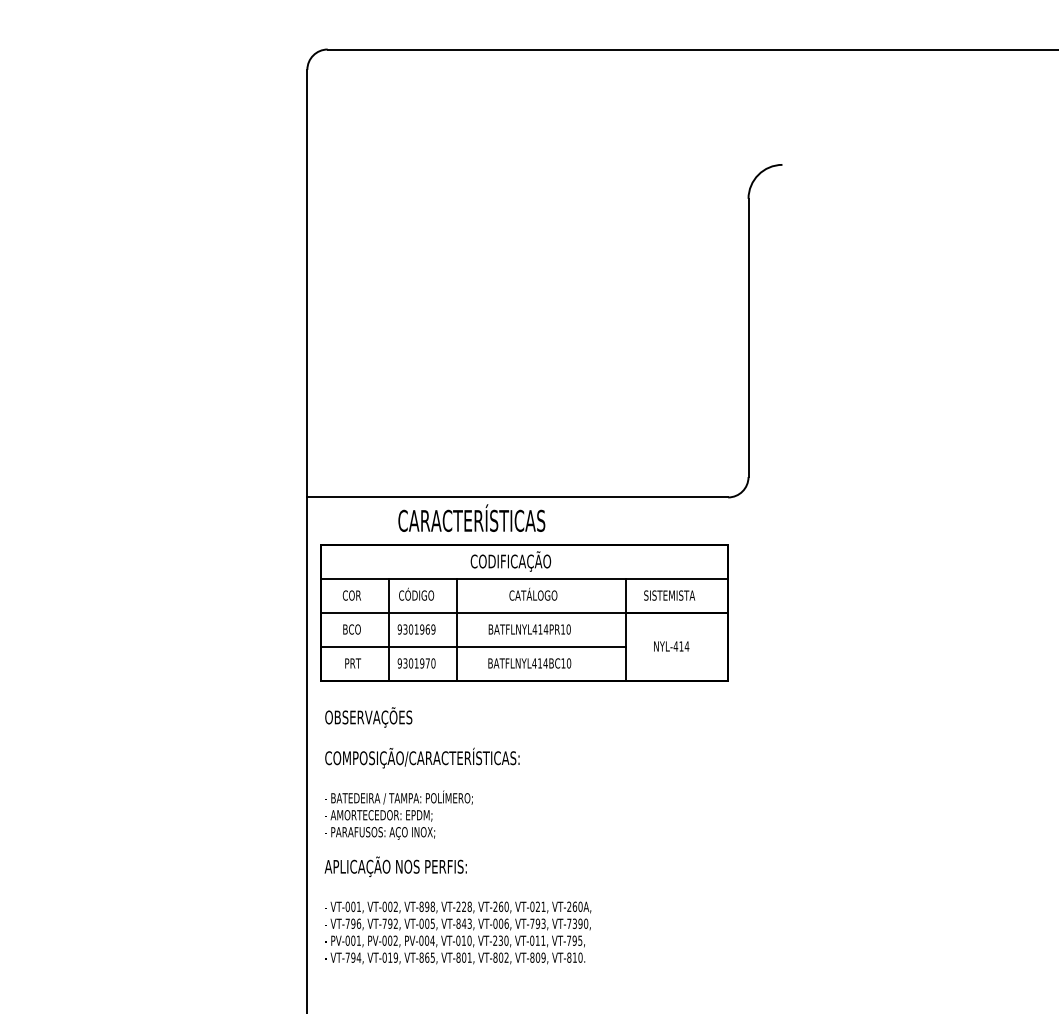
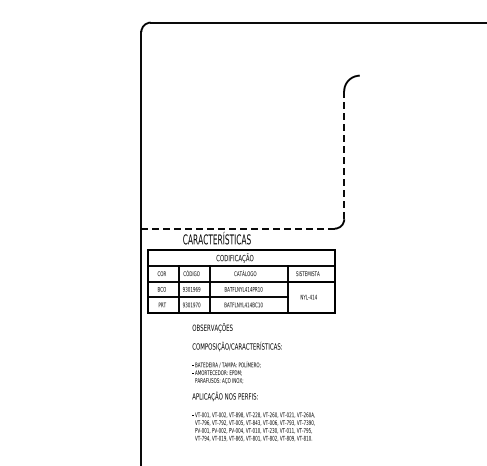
line: (749, 338) -> (344, 155), solid -> dashed
line: (518, 497) -> (238, 228), solid -> dashed
text: (457, 834) -> (253, 381), moved

